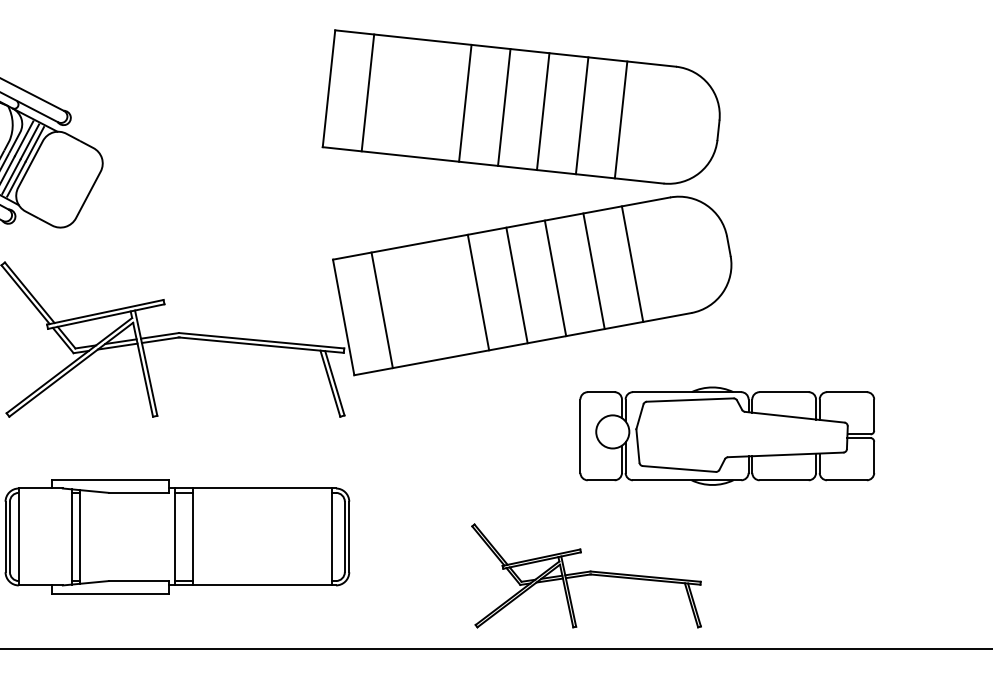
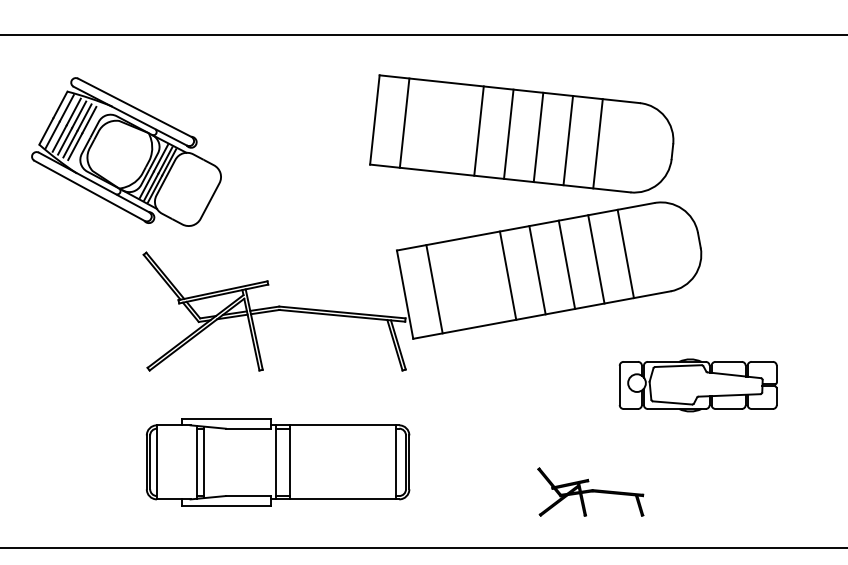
part: (520, 106) -> (521, 133), moved
part: (727, 436) -> (698, 385), size x0.7
part: (586, 575) -> (590, 491), size x0.6

